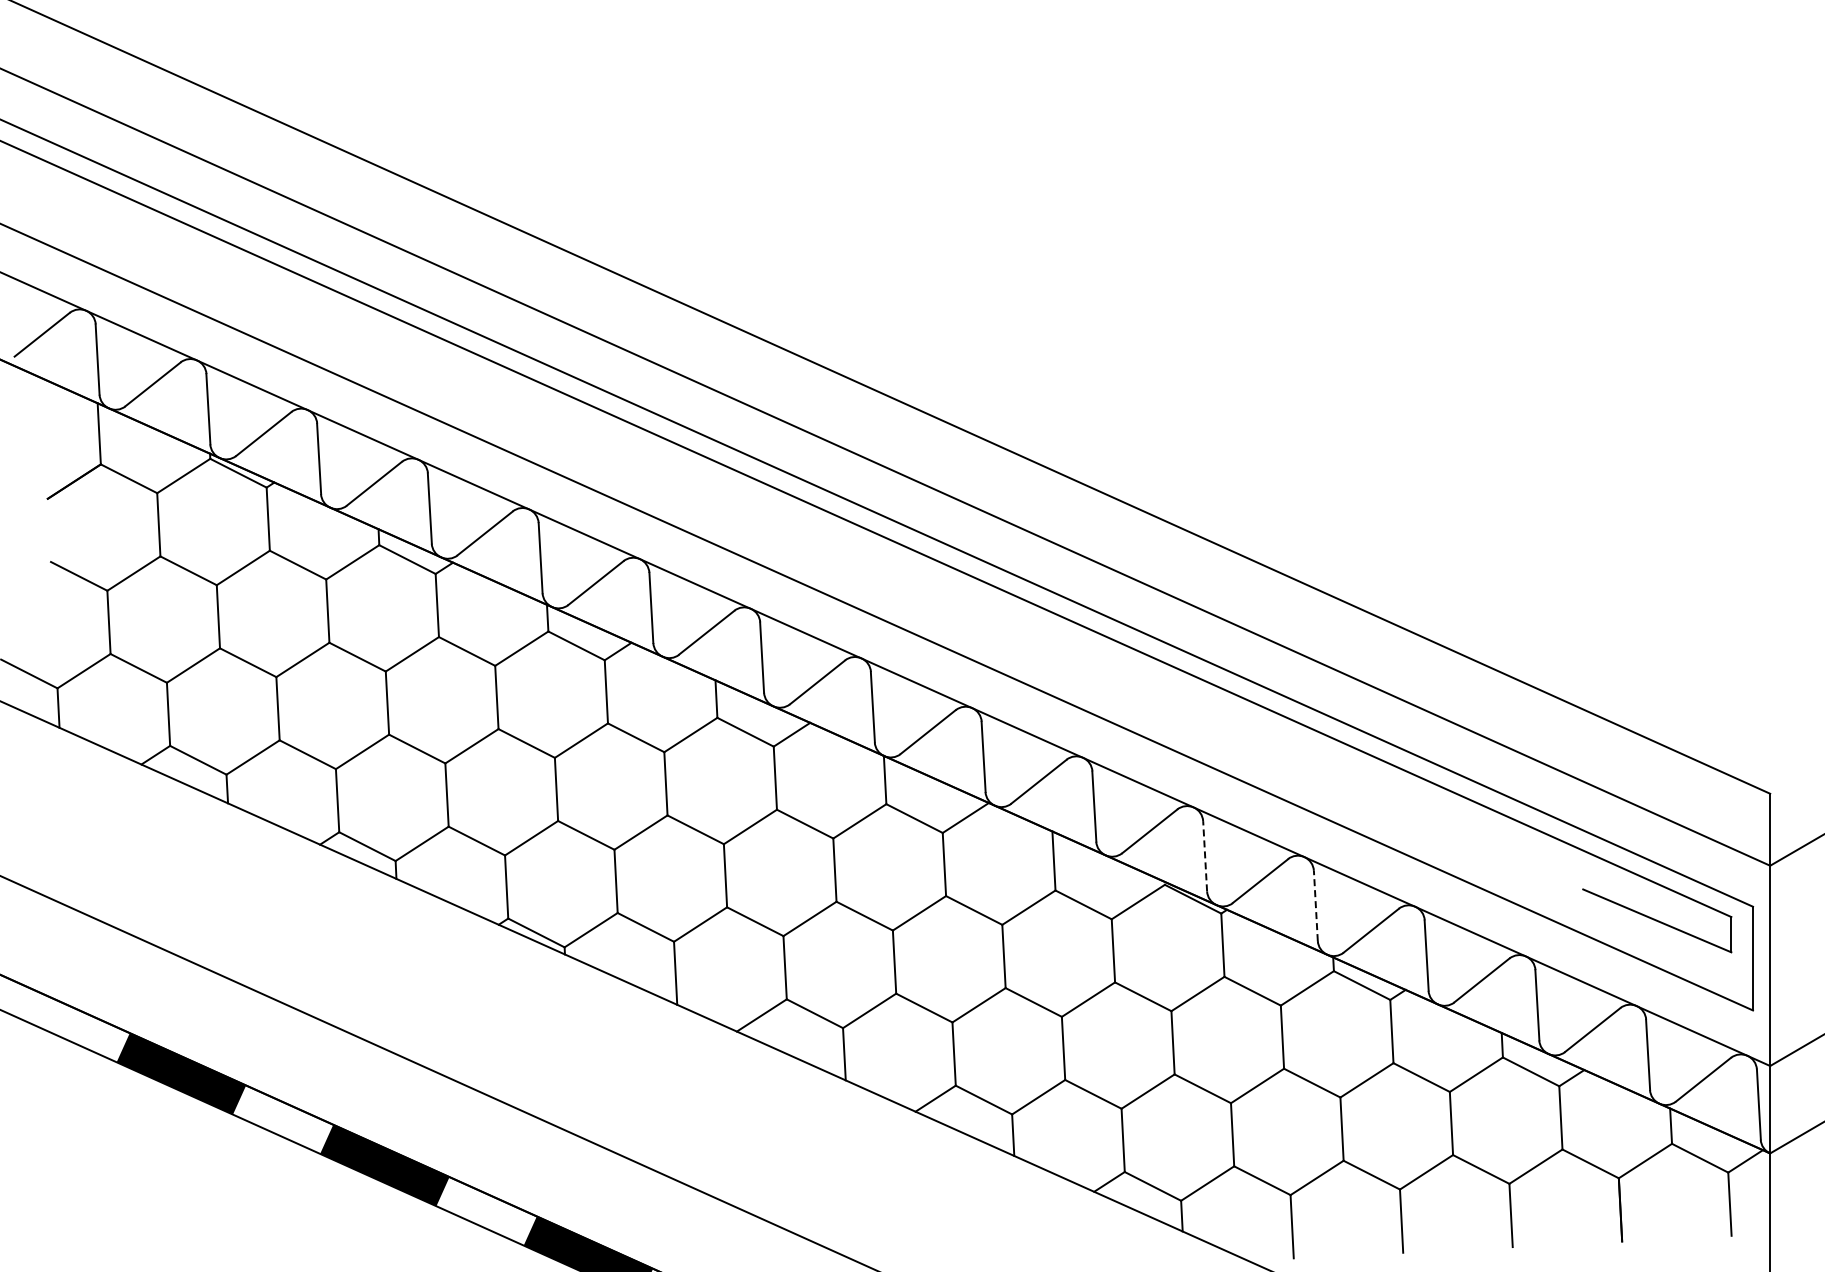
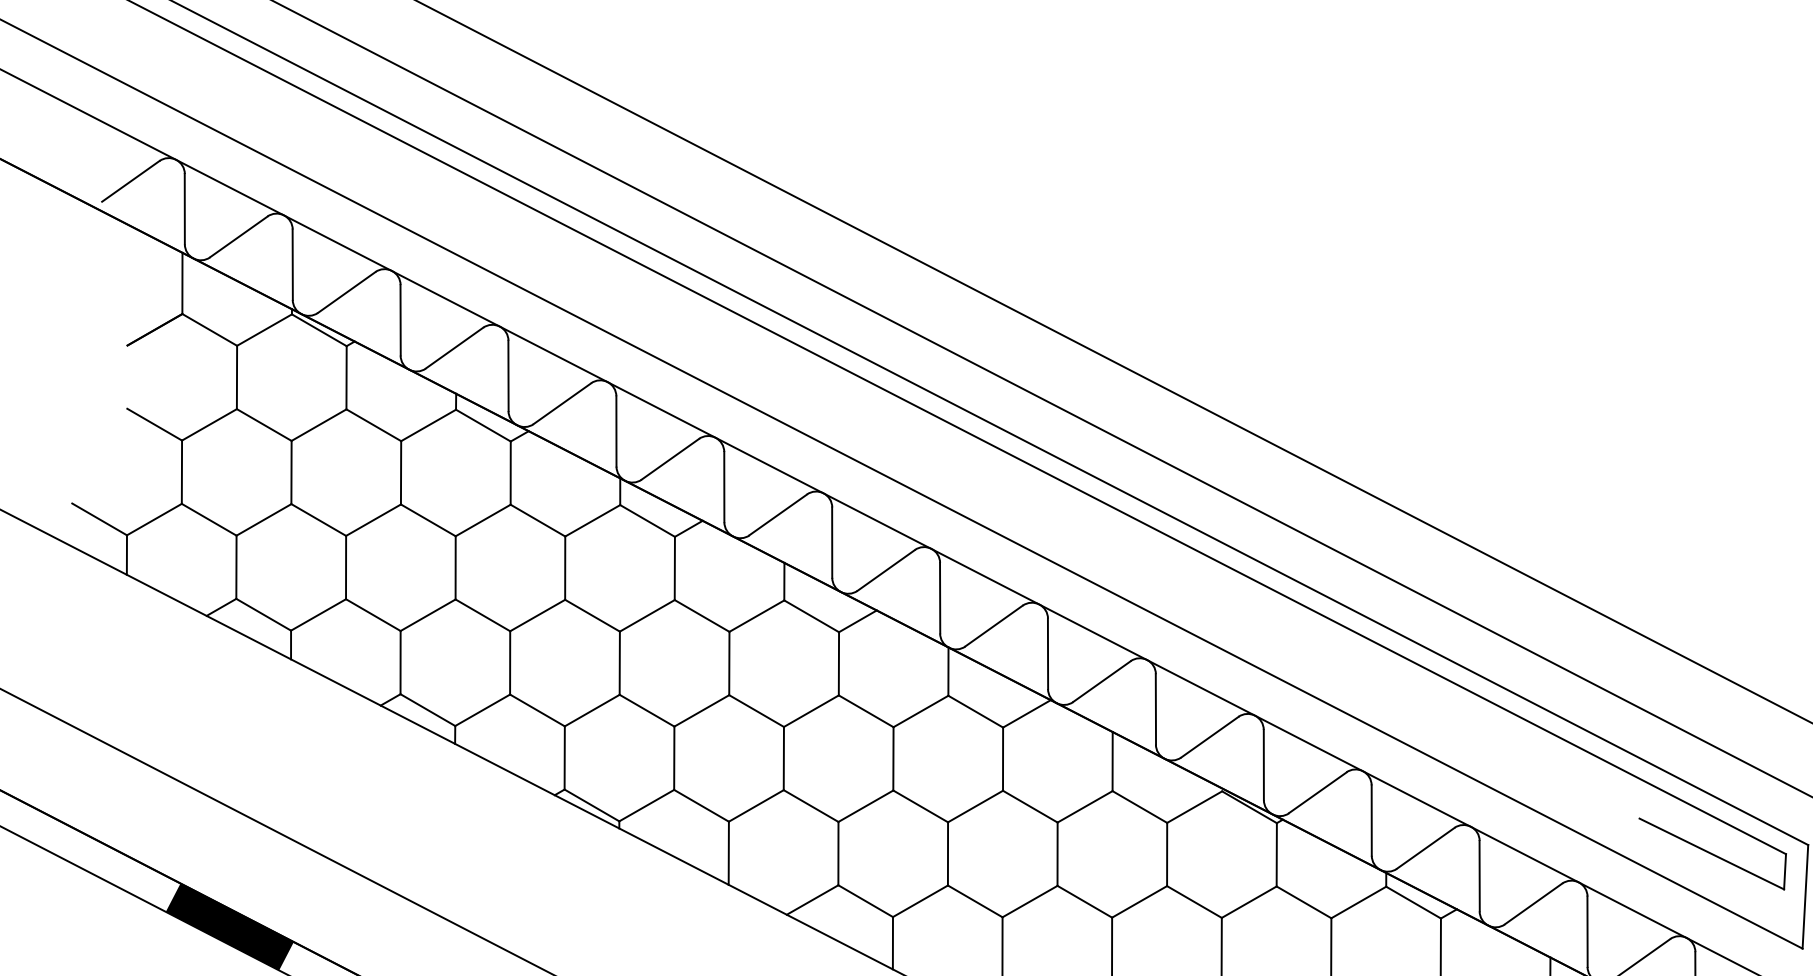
line: (1205, 855) -> (1264, 764), dashed -> solid
line: (1315, 905) -> (1371, 820), dashed -> solid

